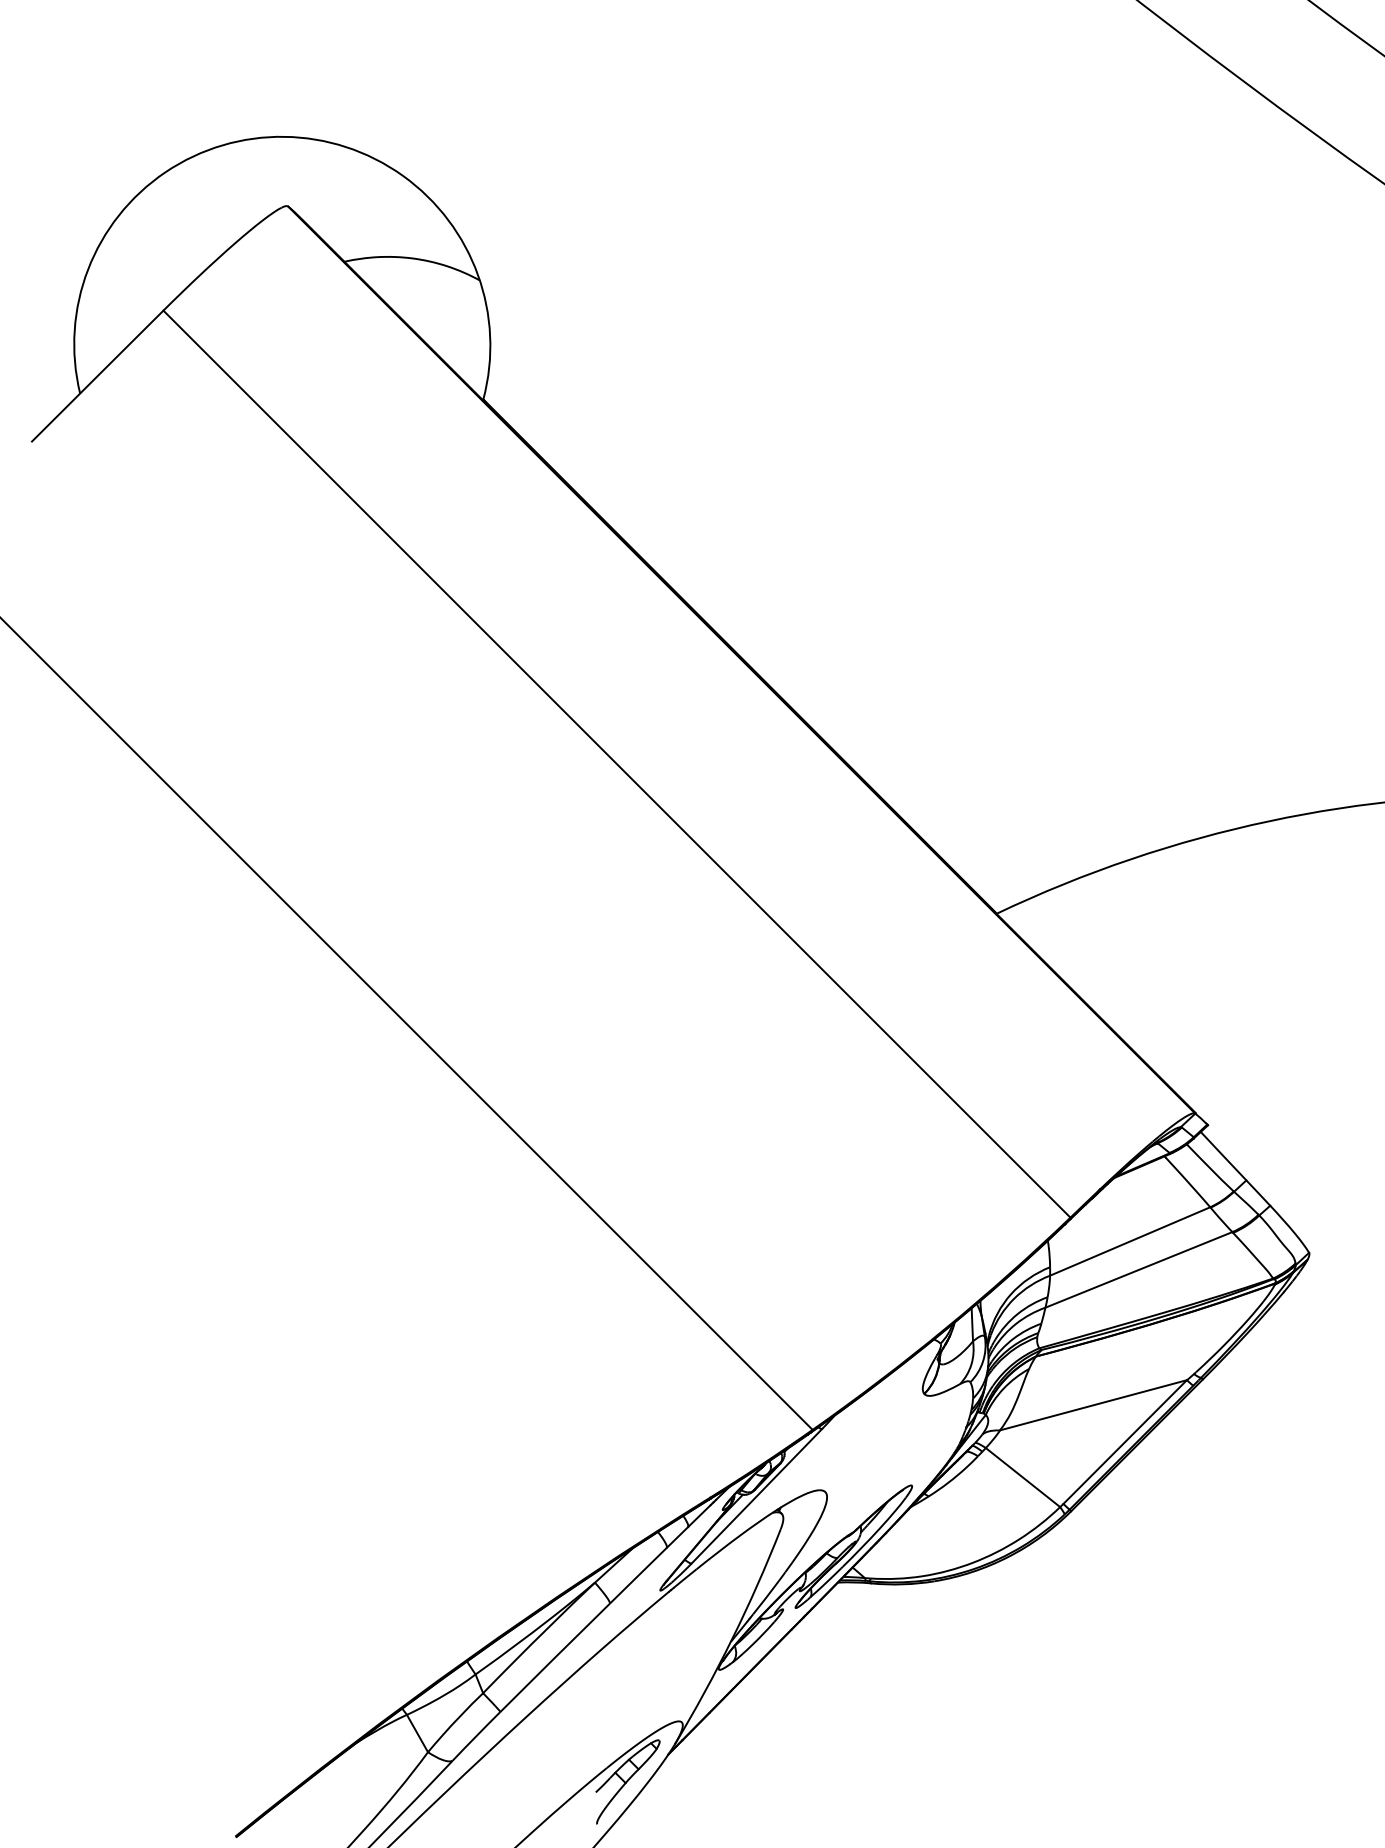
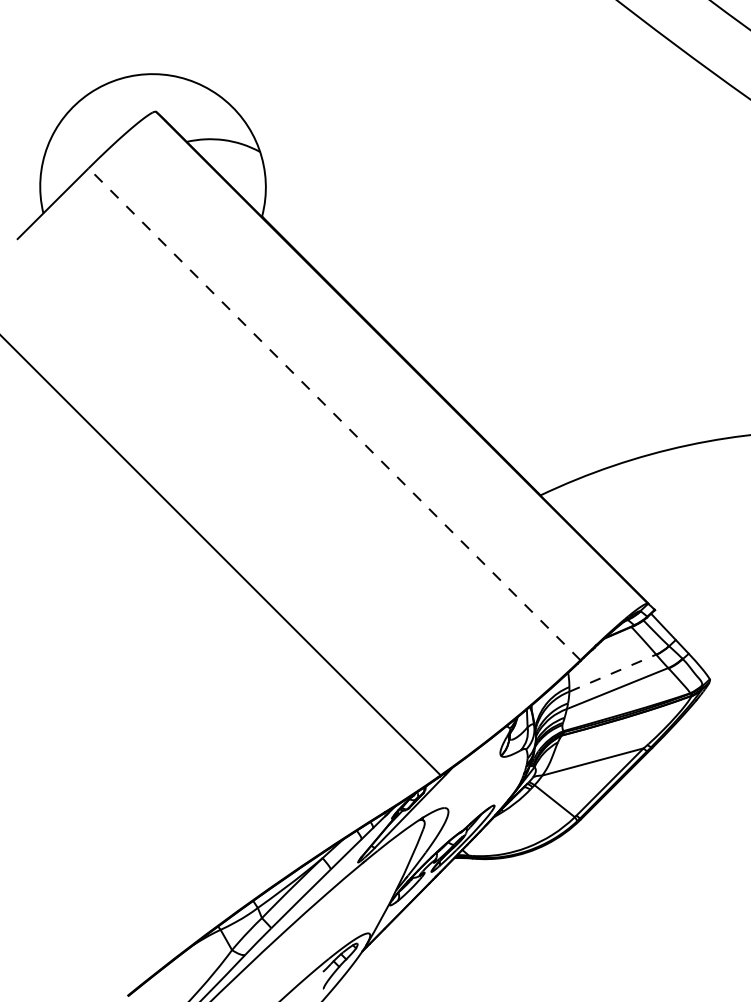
line: (616, 764) -> (334, 414), solid -> dashed
line: (1131, 1240) -> (613, 672), solid -> dashed

